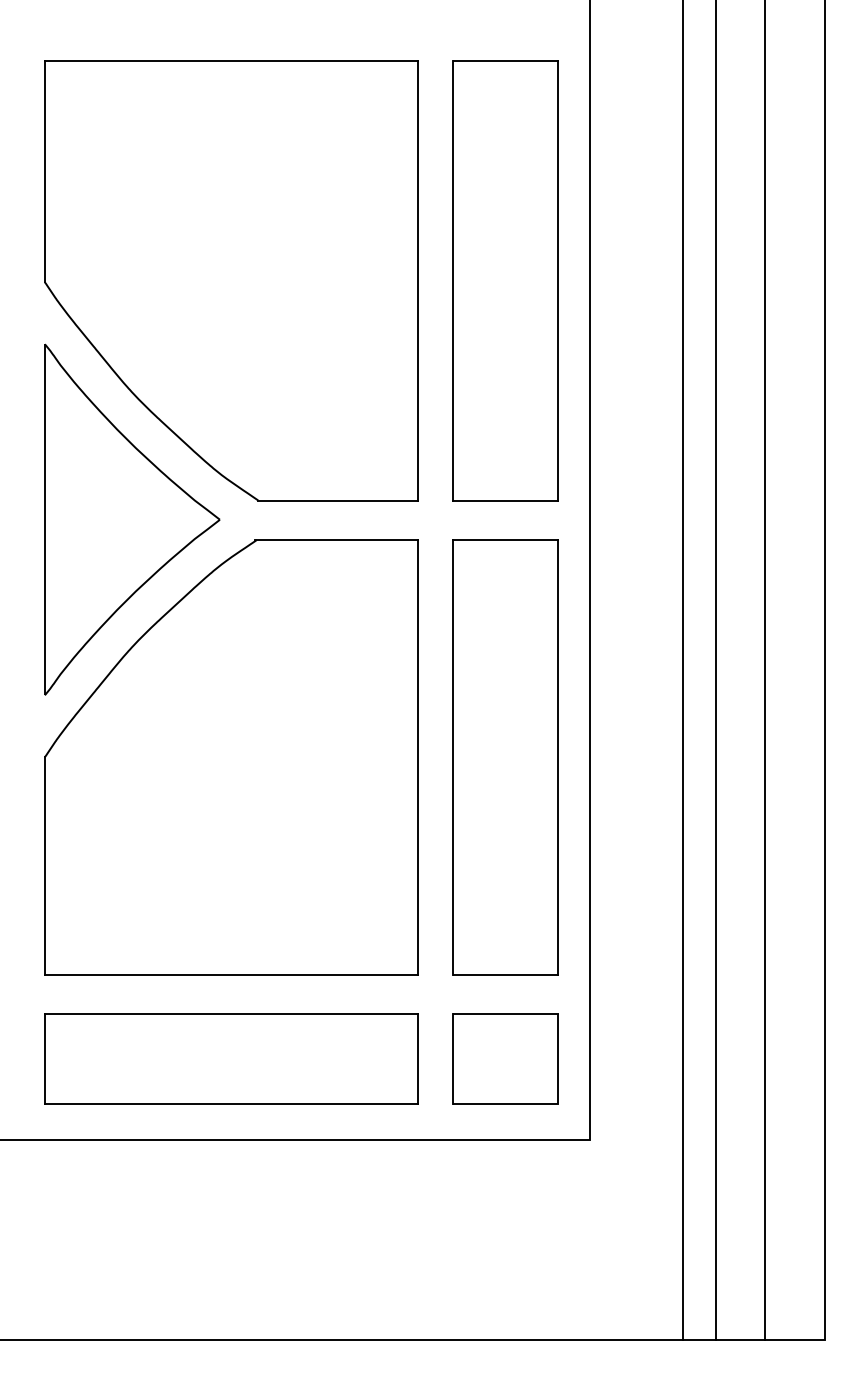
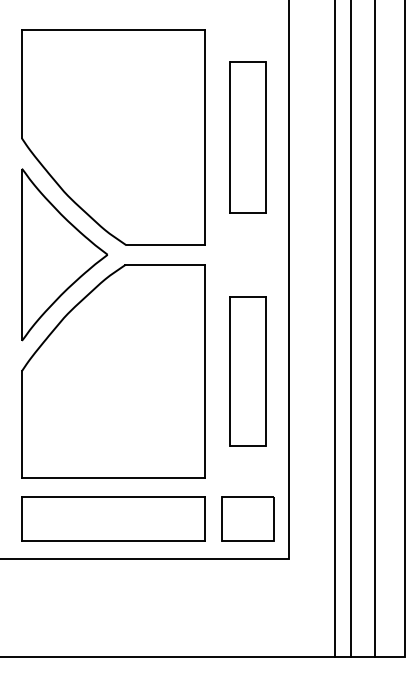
part: (505, 280) -> (247, 137), size x0.7
part: (505, 757) -> (247, 371), size x0.7

